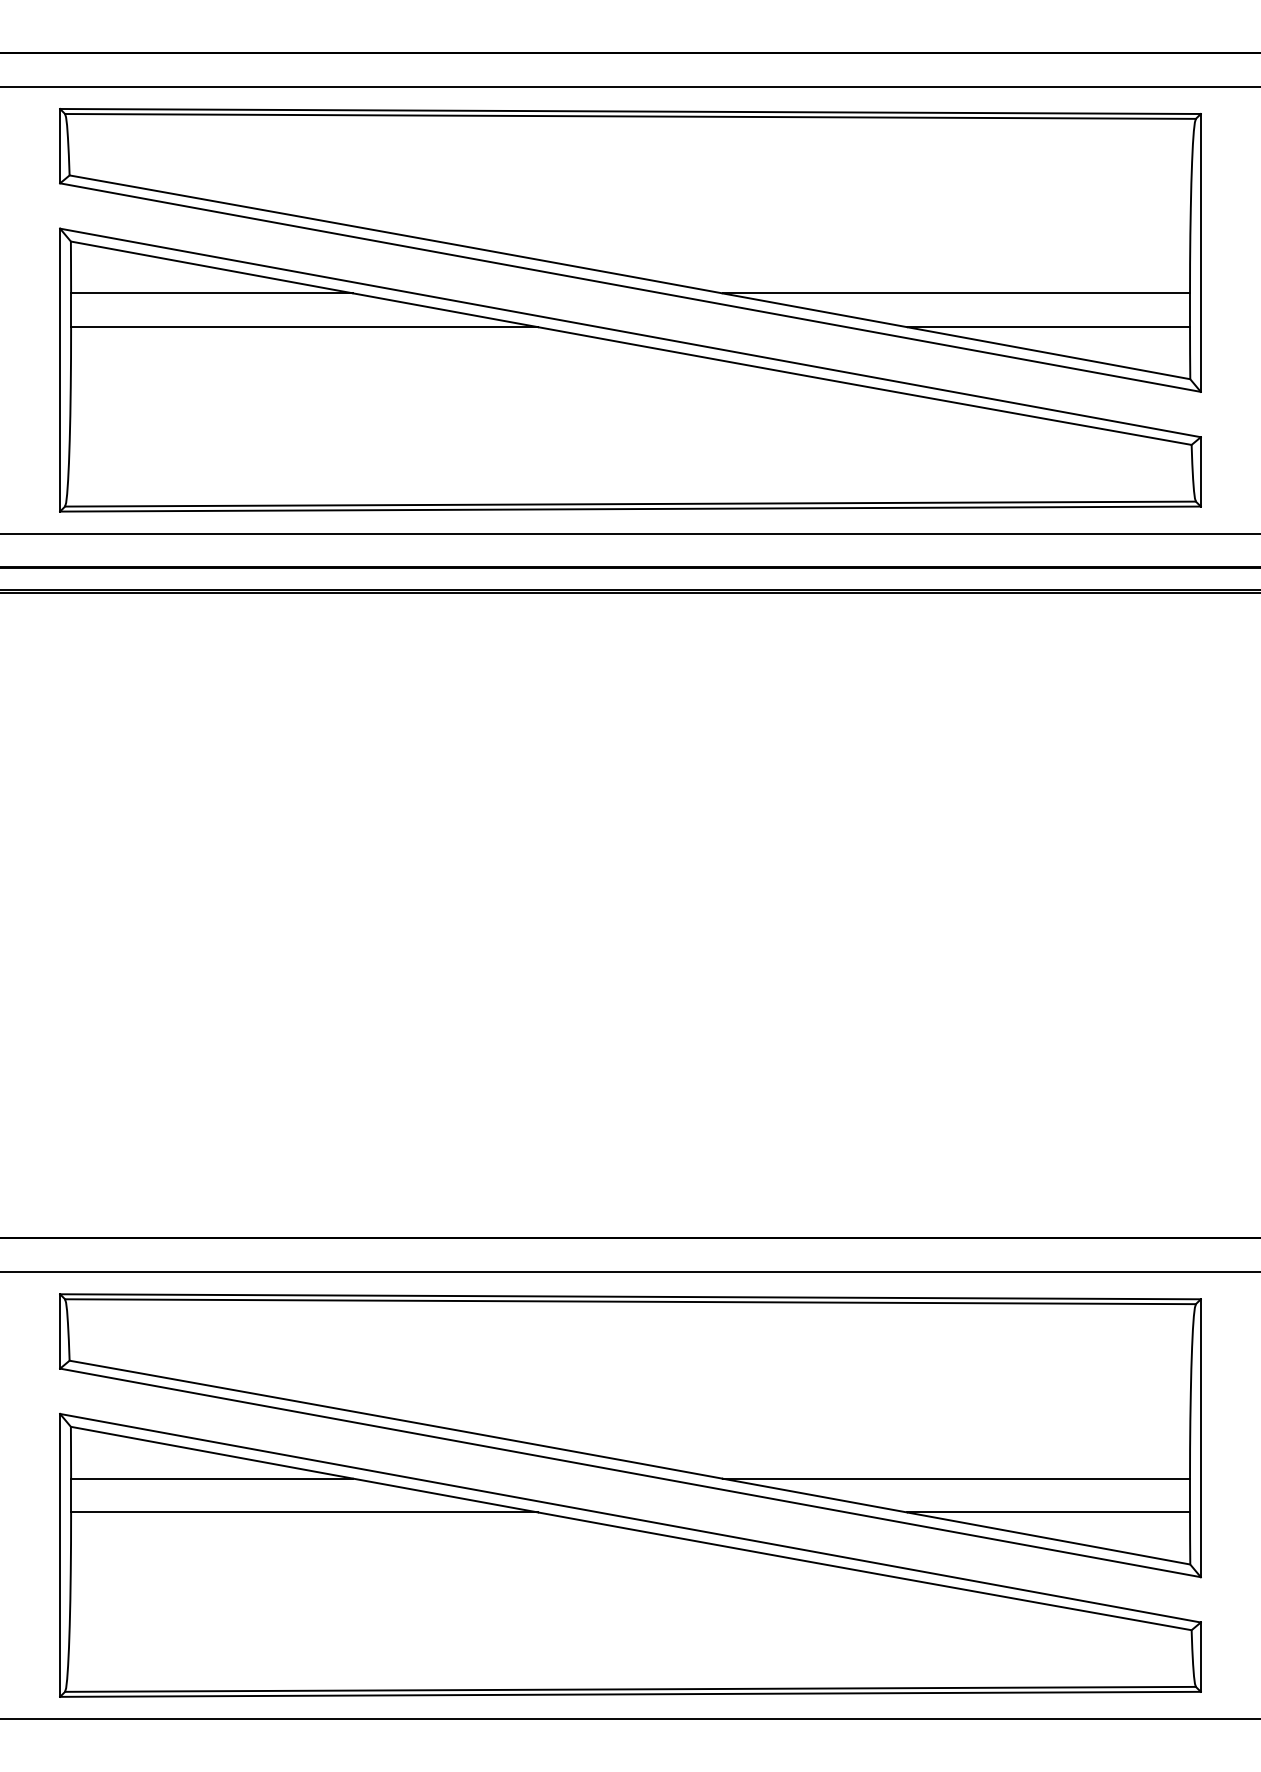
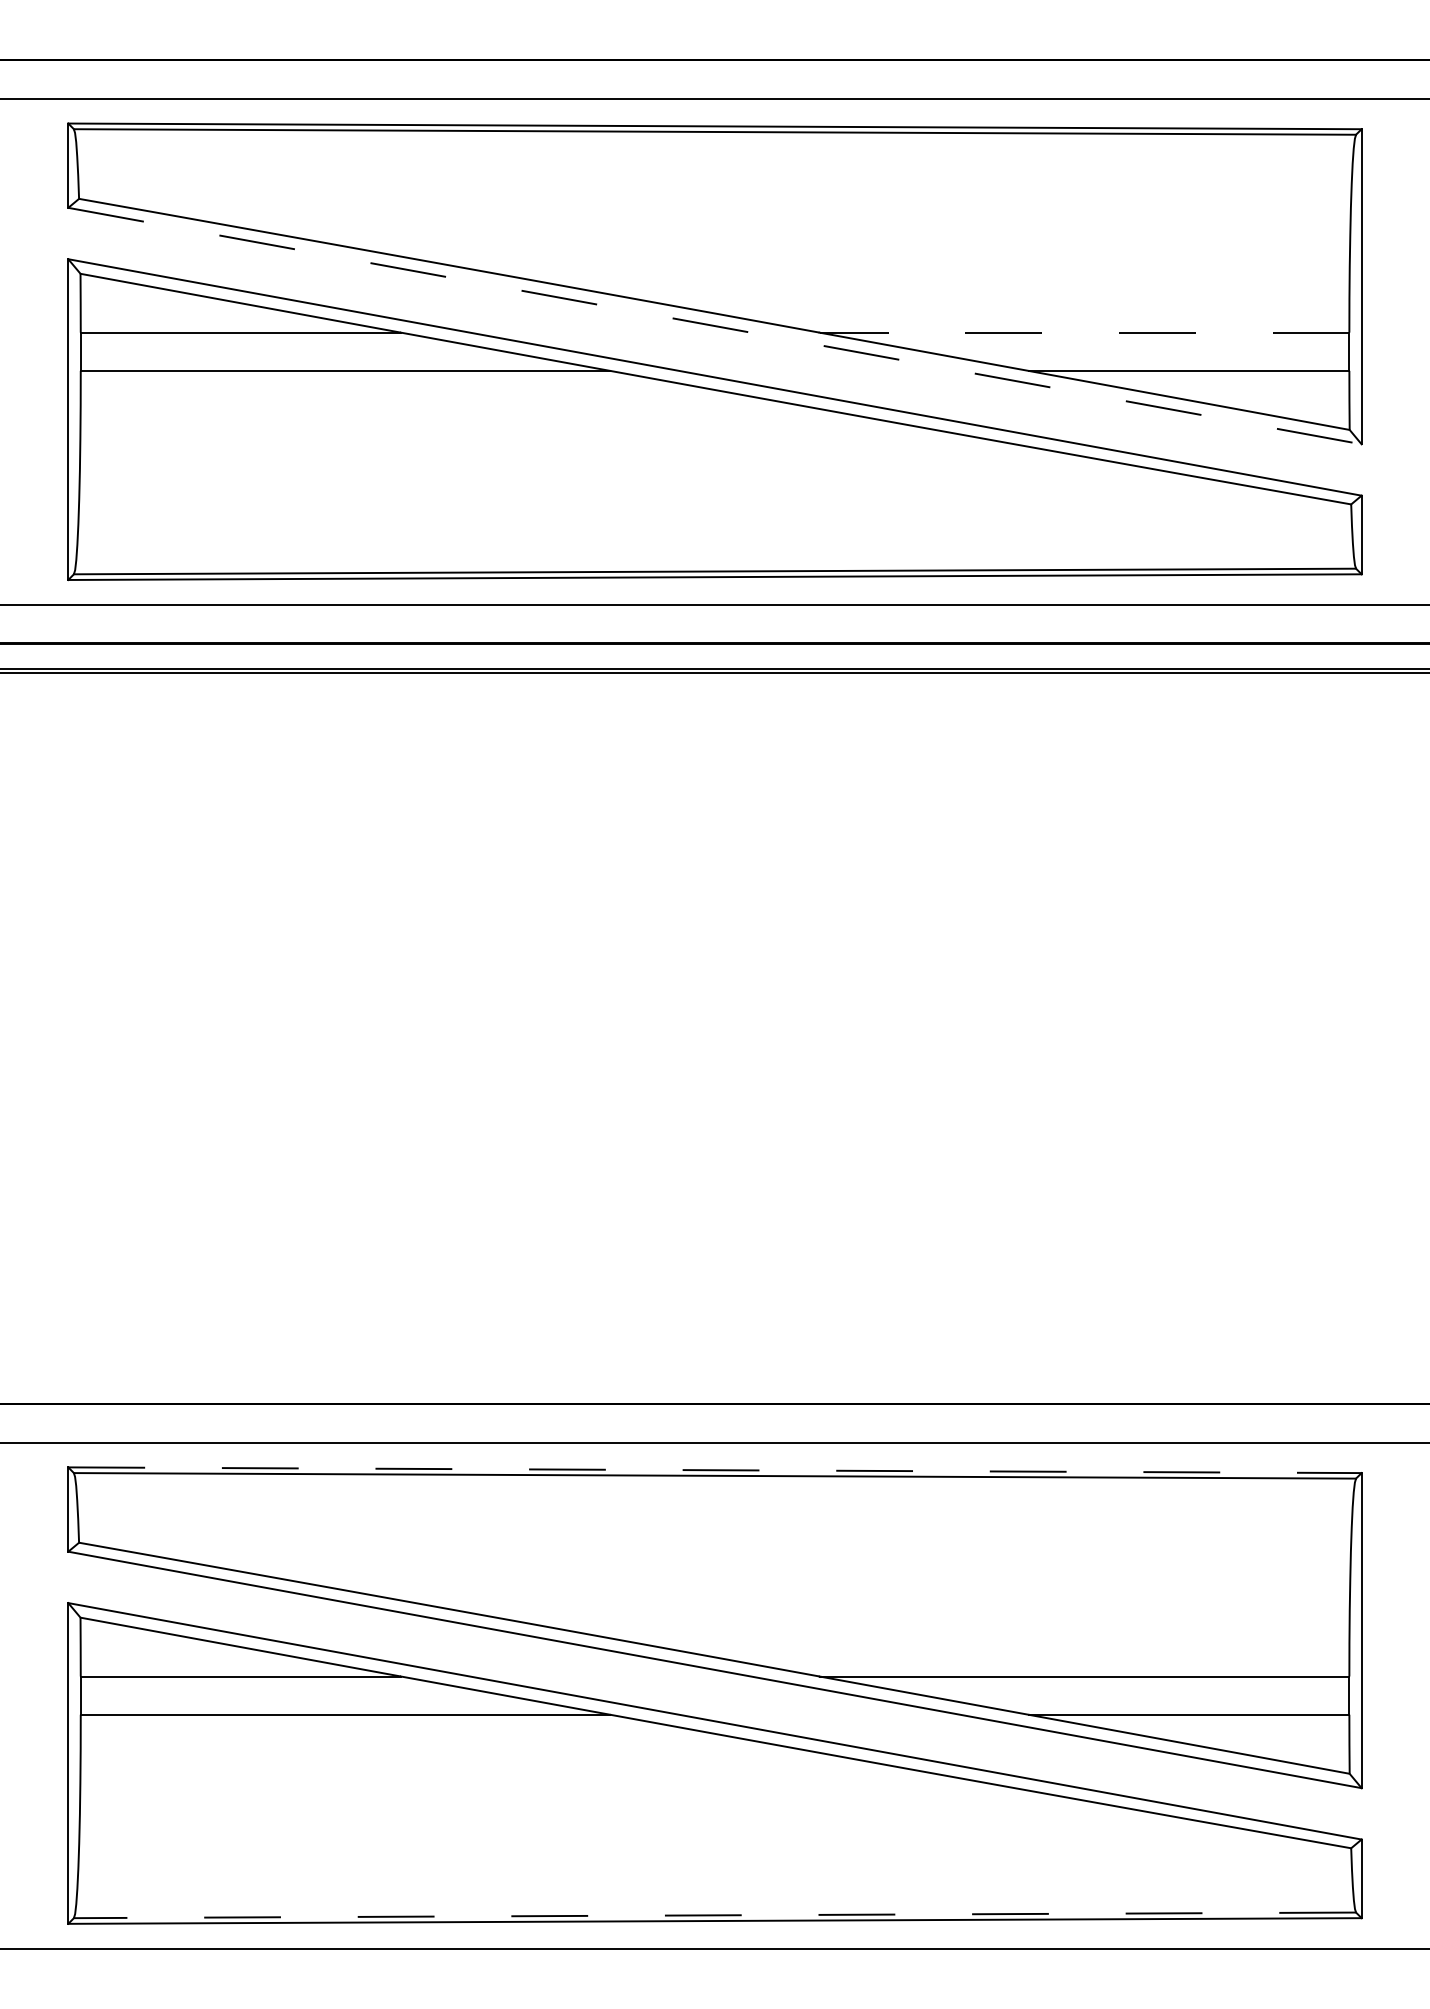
line: (630, 288) -> (715, 326), solid -> dashed
line: (956, 293) -> (1084, 332), solid -> dashed
line: (630, 1297) -> (714, 1470), solid -> dashed
line: (630, 1689) -> (714, 1915), solid -> dashed

